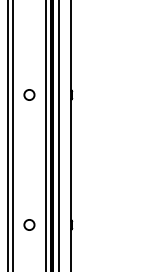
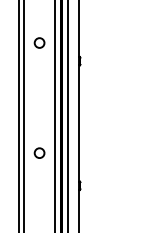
circle: (29, 94) -> (39, 42), moved
circle: (29, 224) -> (39, 152), moved

